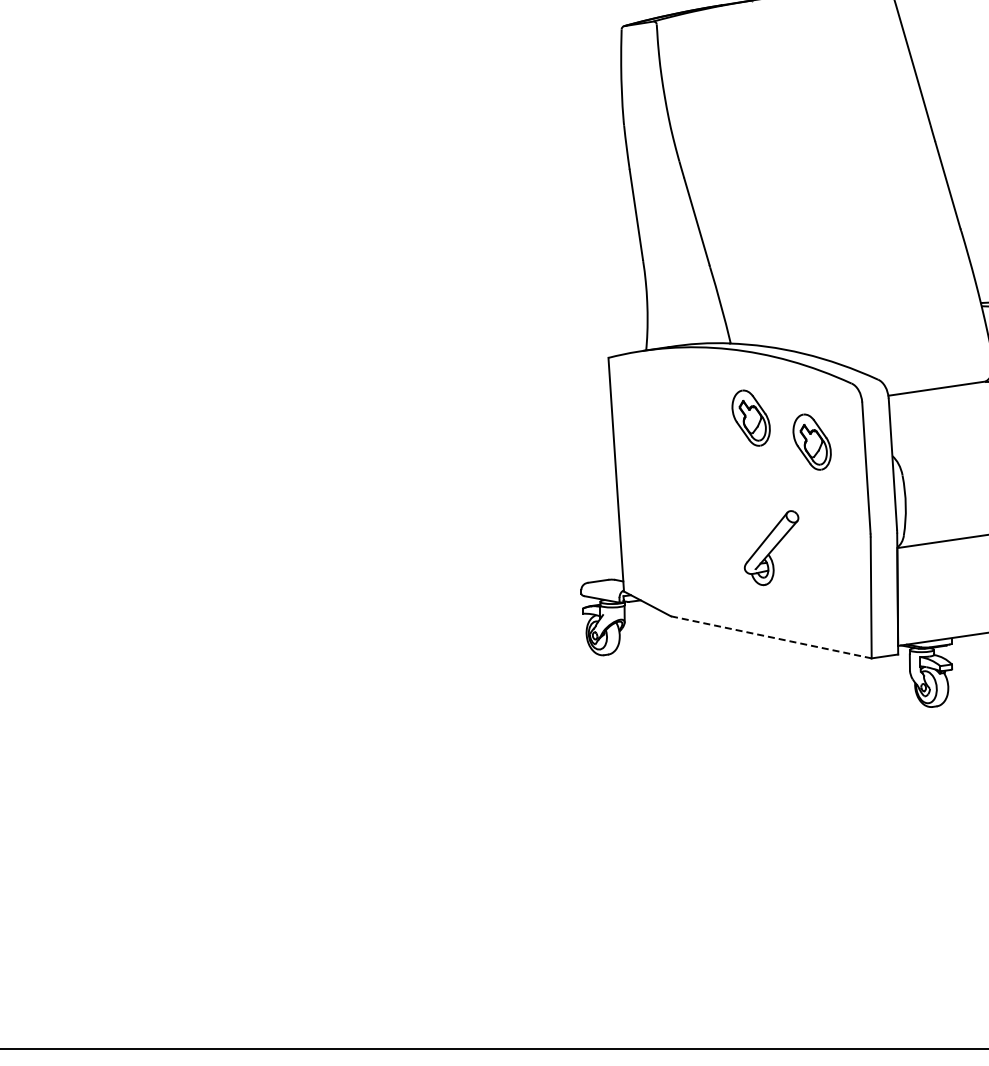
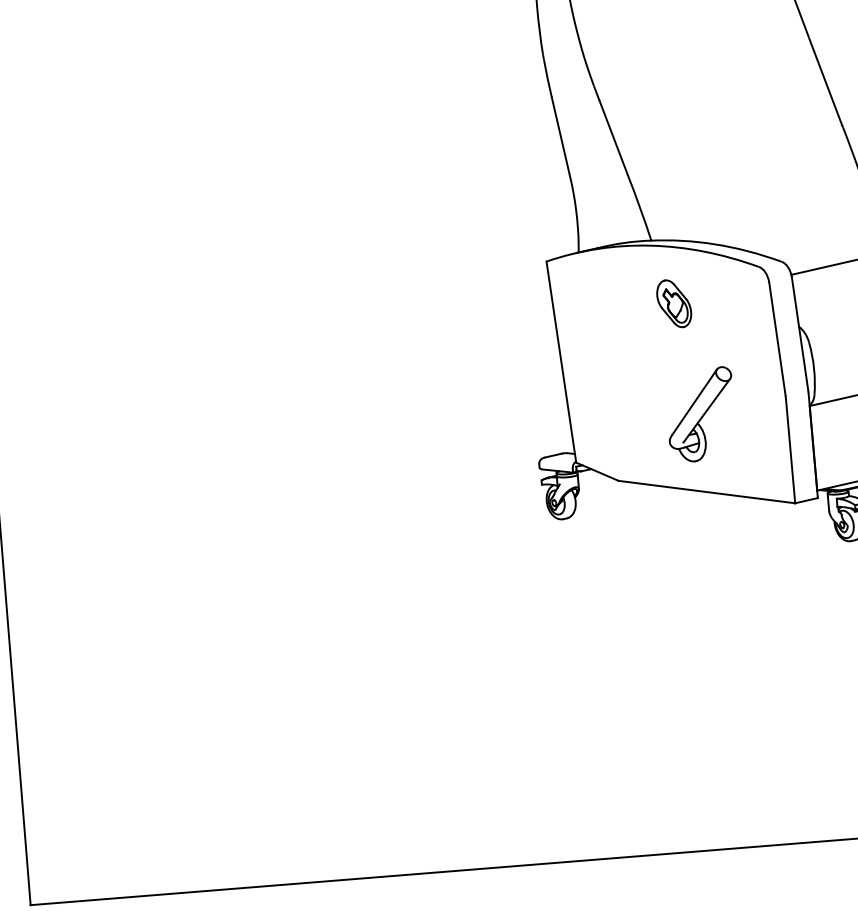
part: (811, 441) -> (728, 319), removed
part: (771, 547) -> (700, 414), size x1.43
line: (771, 637) -> (707, 492), dashed -> solid

